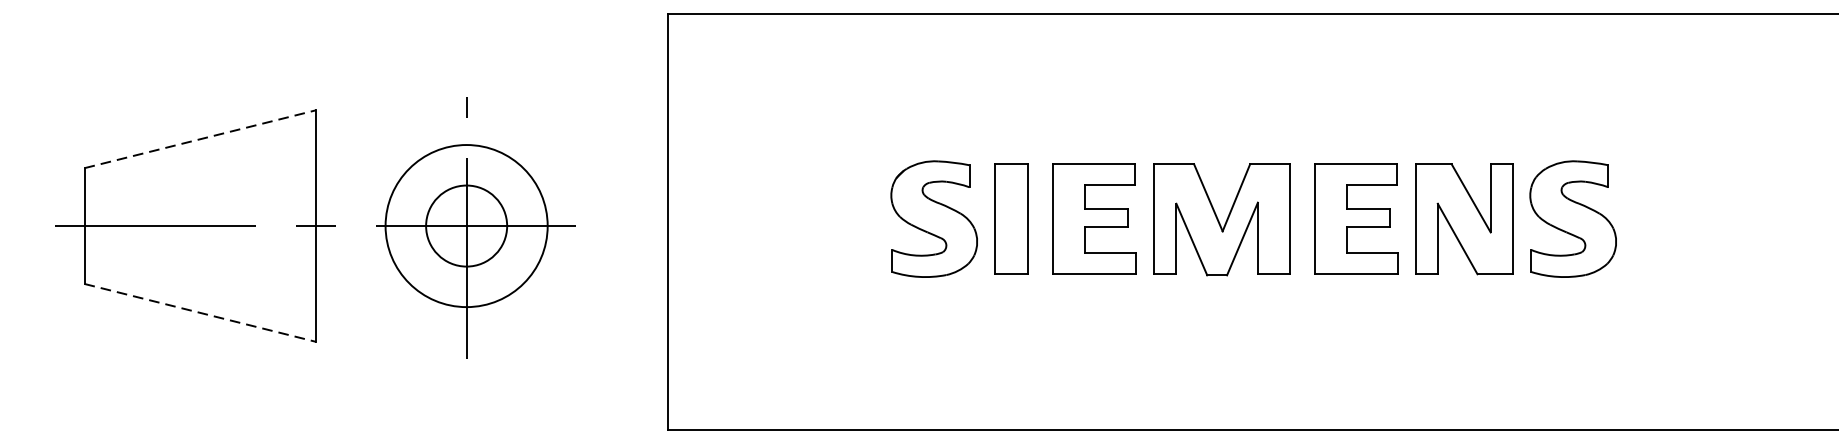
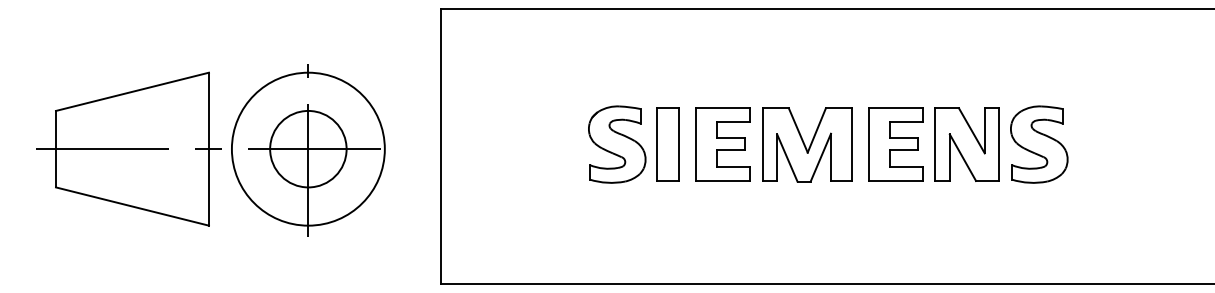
line: (200, 138) -> (132, 91), dashed -> solid
circle: (465, 225) -> (307, 148), size x1.43
circle: (466, 225) -> (308, 148), size x1.43
line: (200, 312) -> (132, 206), dashed -> solid

